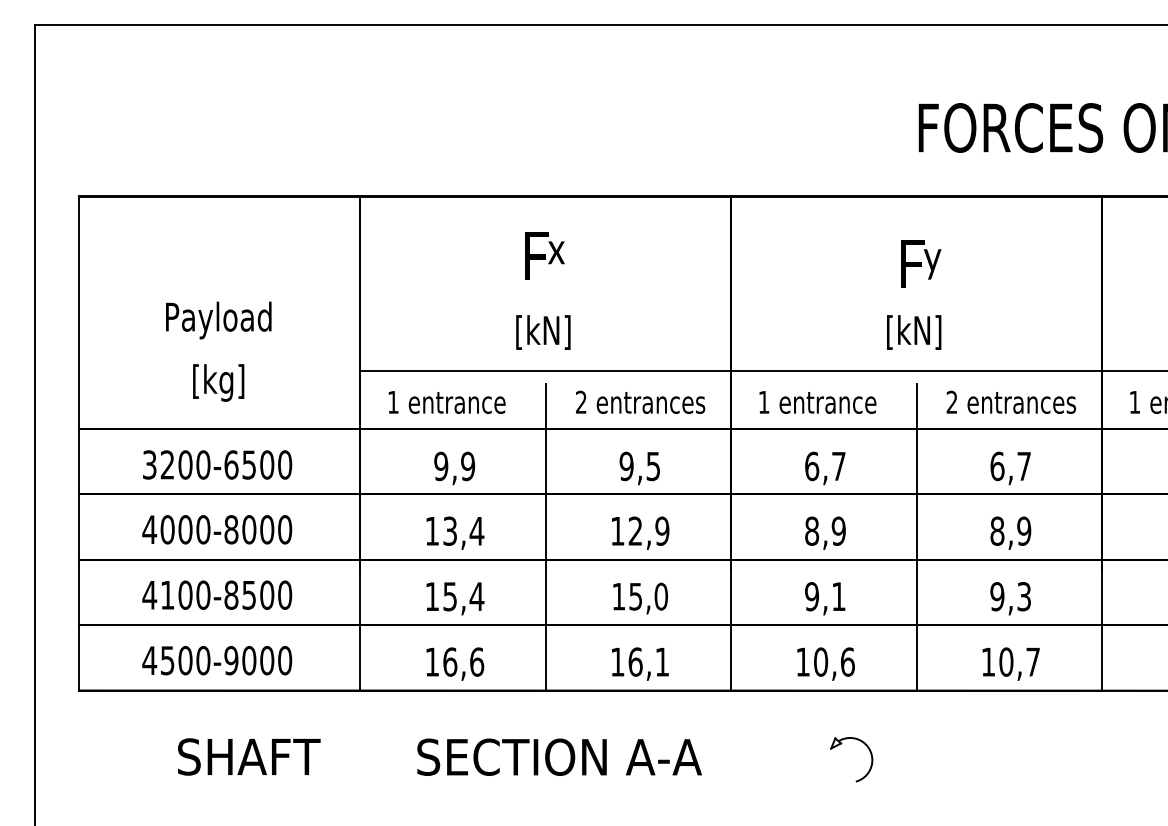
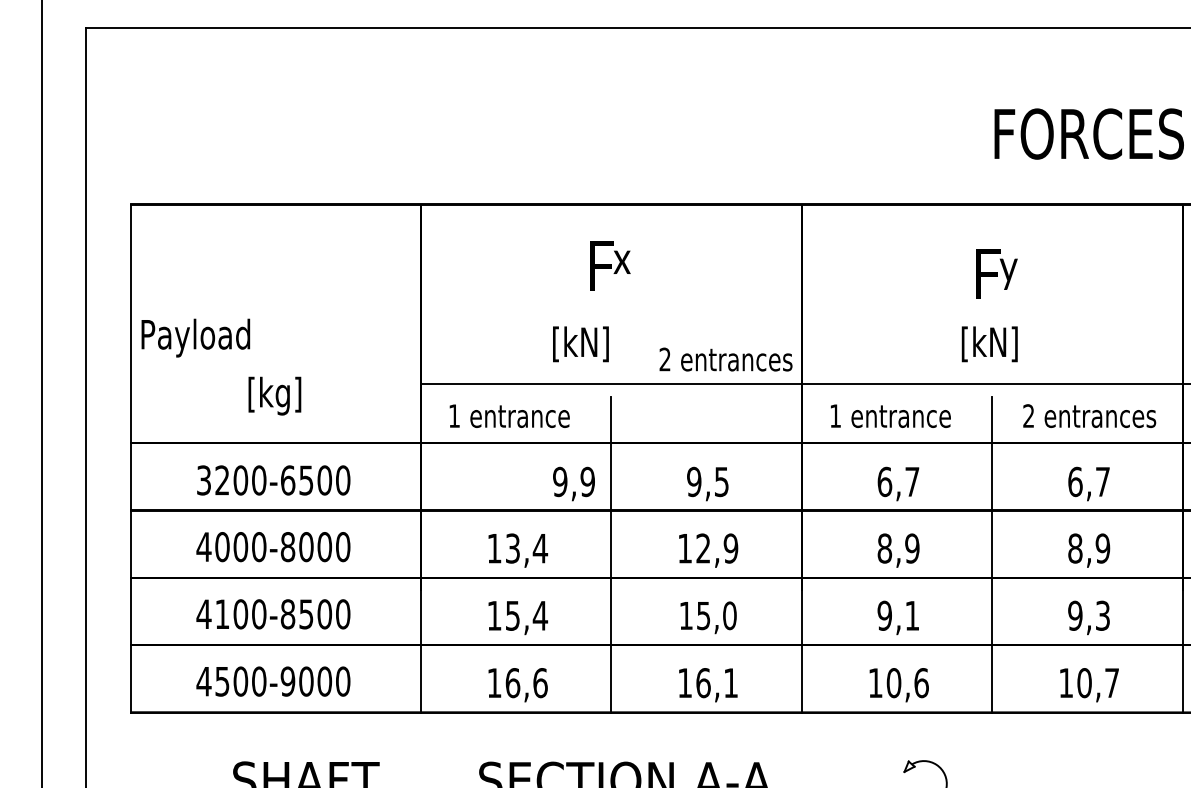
text: (218, 320) -> (195, 338), moved
text: (543, 332) -> (581, 344), moved
text: (640, 401) -> (725, 358), moved
text: (454, 468) -> (573, 484), moved

